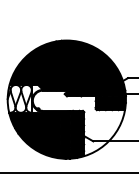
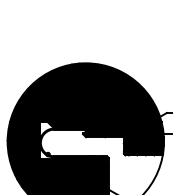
fill: (19, 98) -> (23, 139), added

